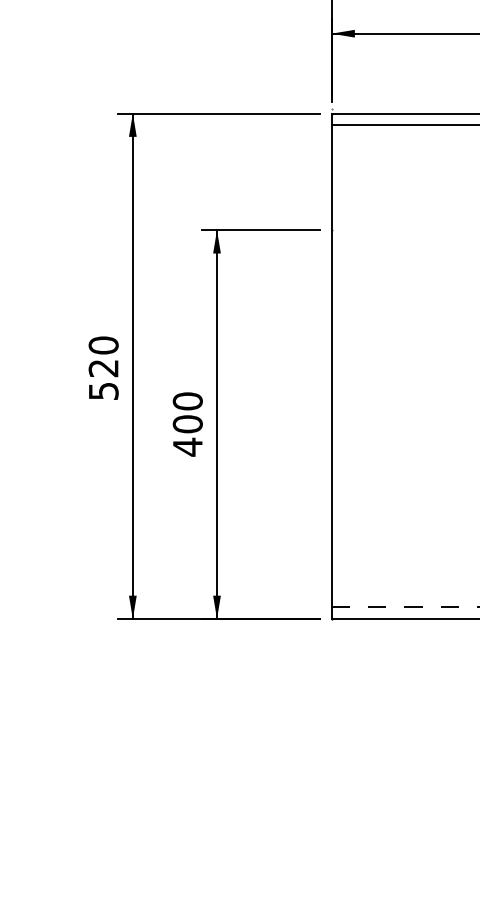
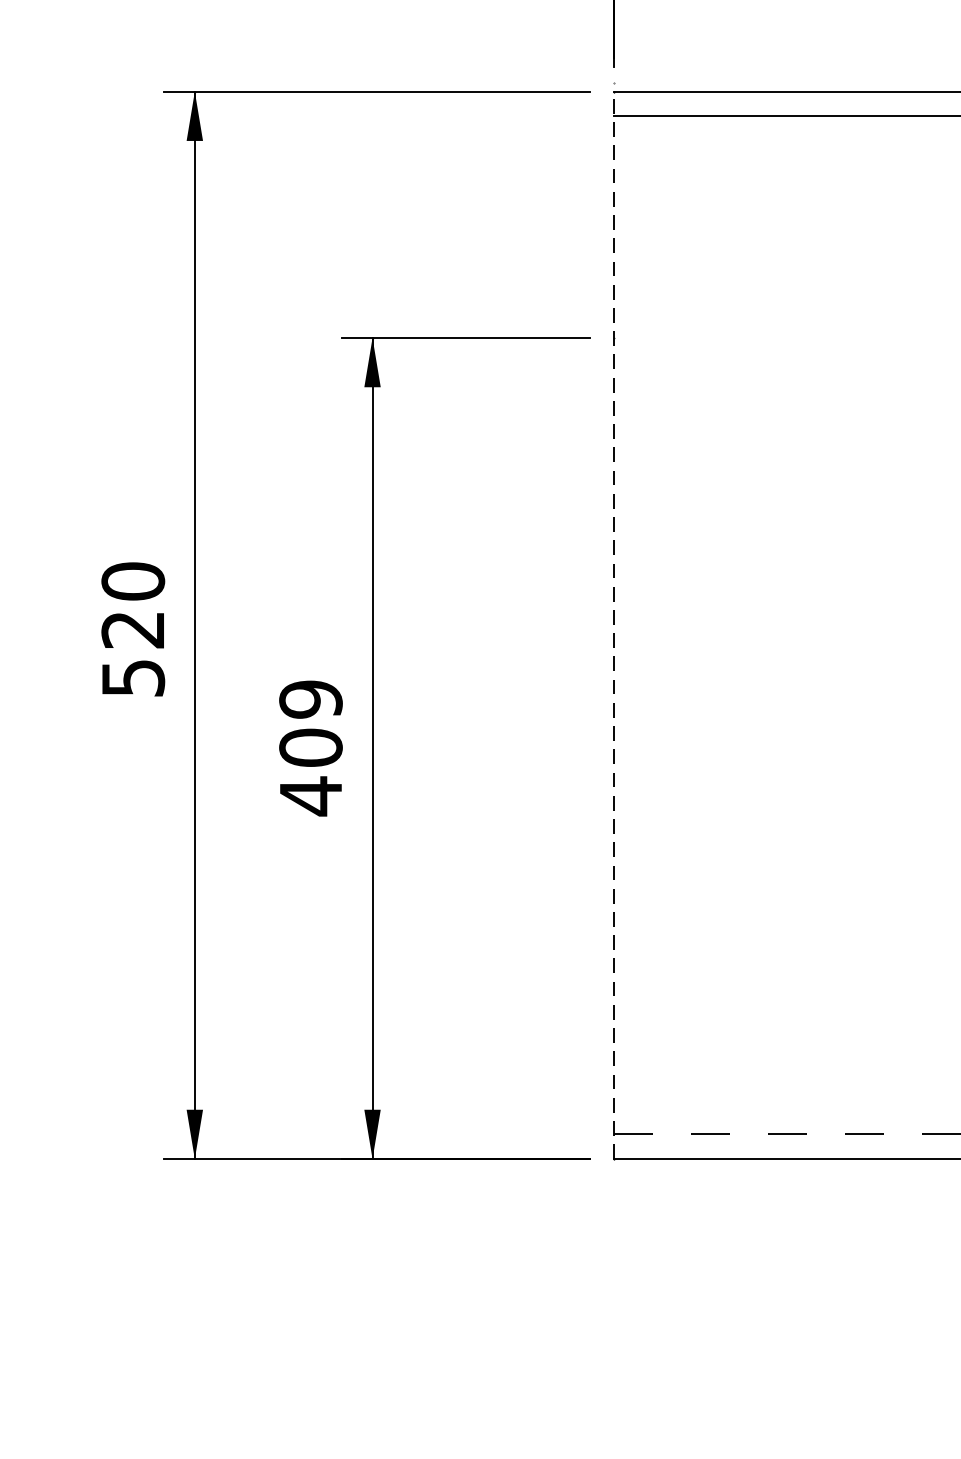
line: (331, 366) -> (614, 625), solid -> dashed
text: (187, 401) -> (310, 699), 400 -> 409

